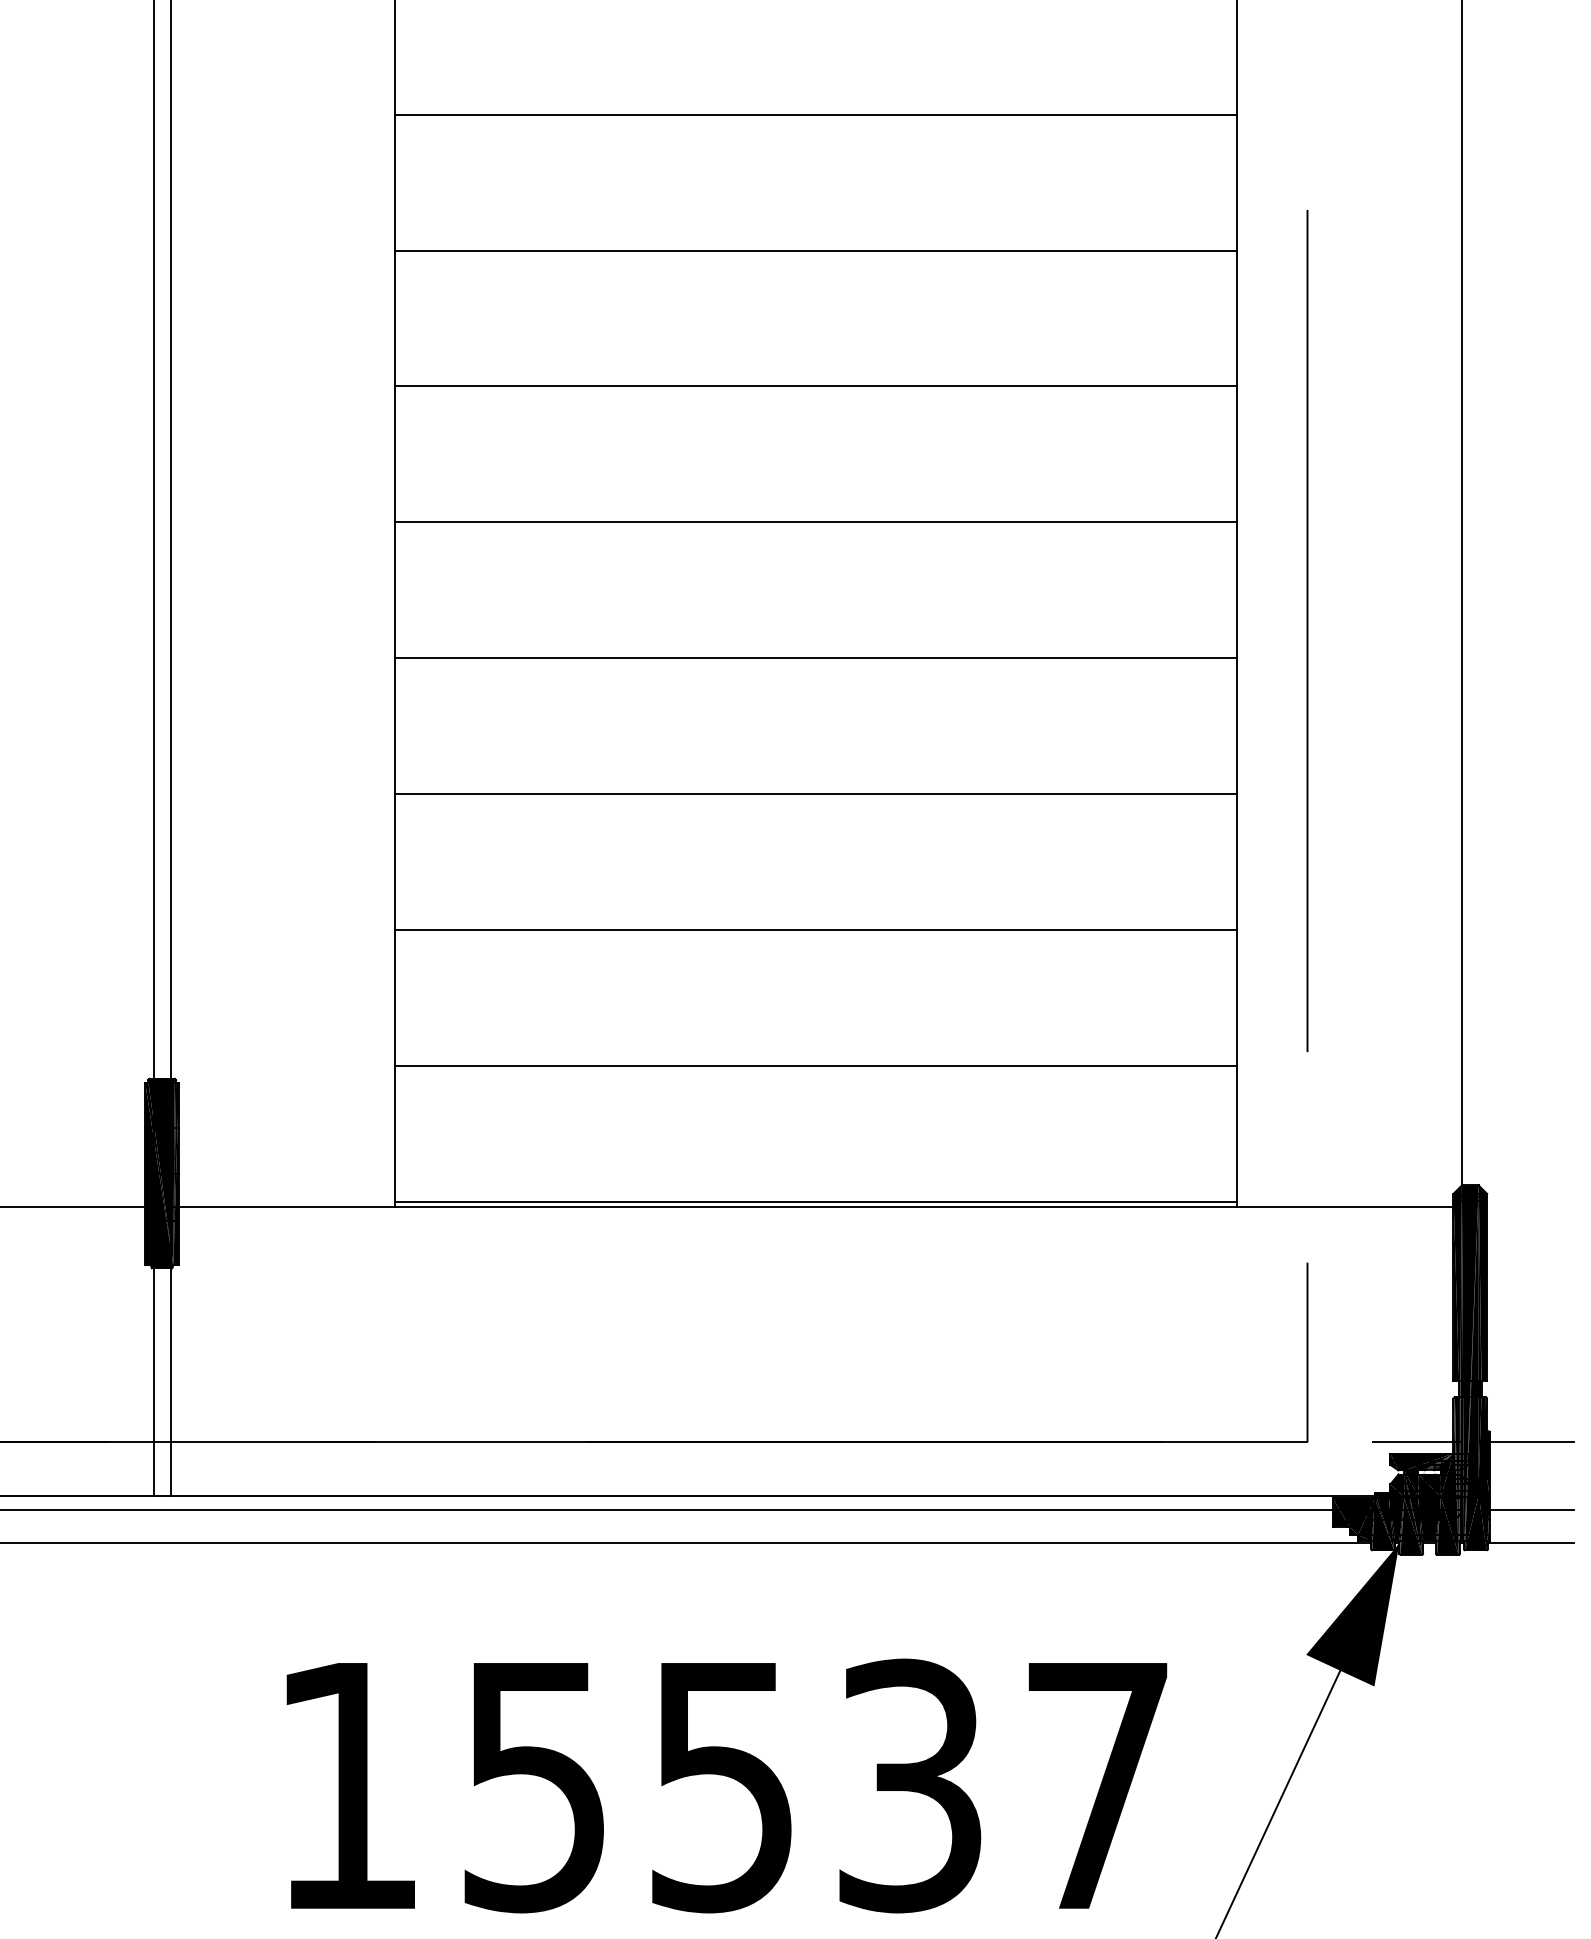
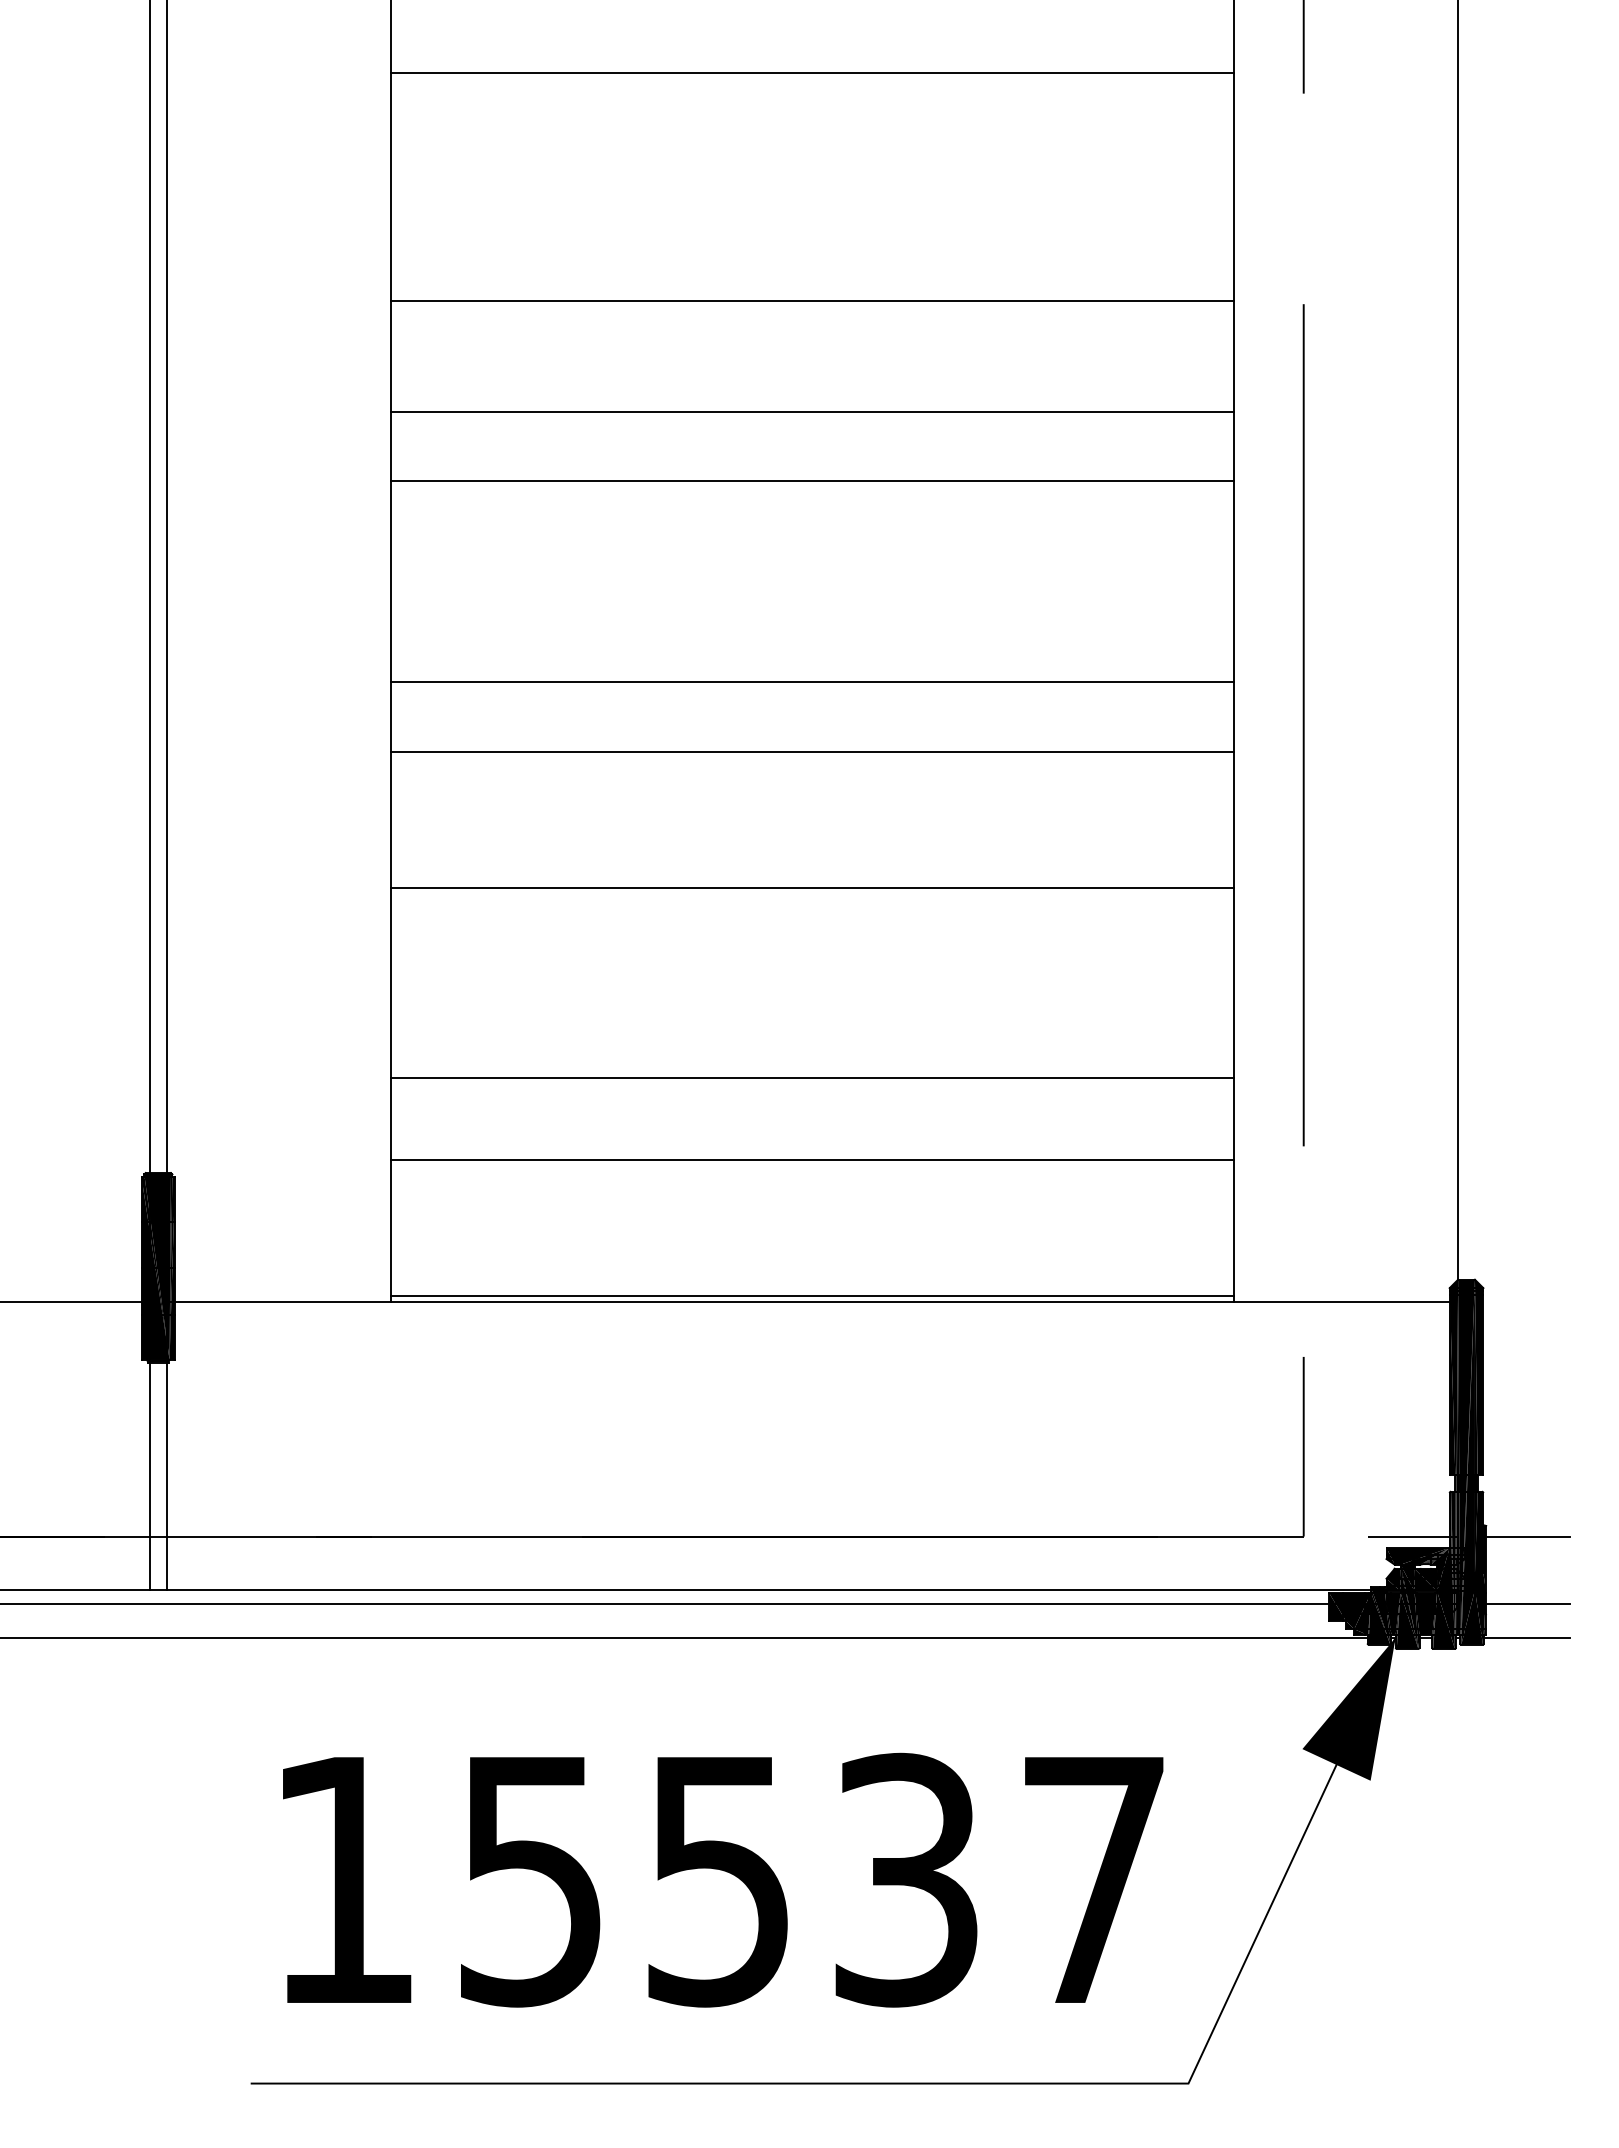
line: (816, 114) -> (812, 300), moved
line: (816, 250) -> (812, 411), moved
line: (816, 522) -> (812, 681), moved
line: (816, 930) -> (812, 1078), moved

